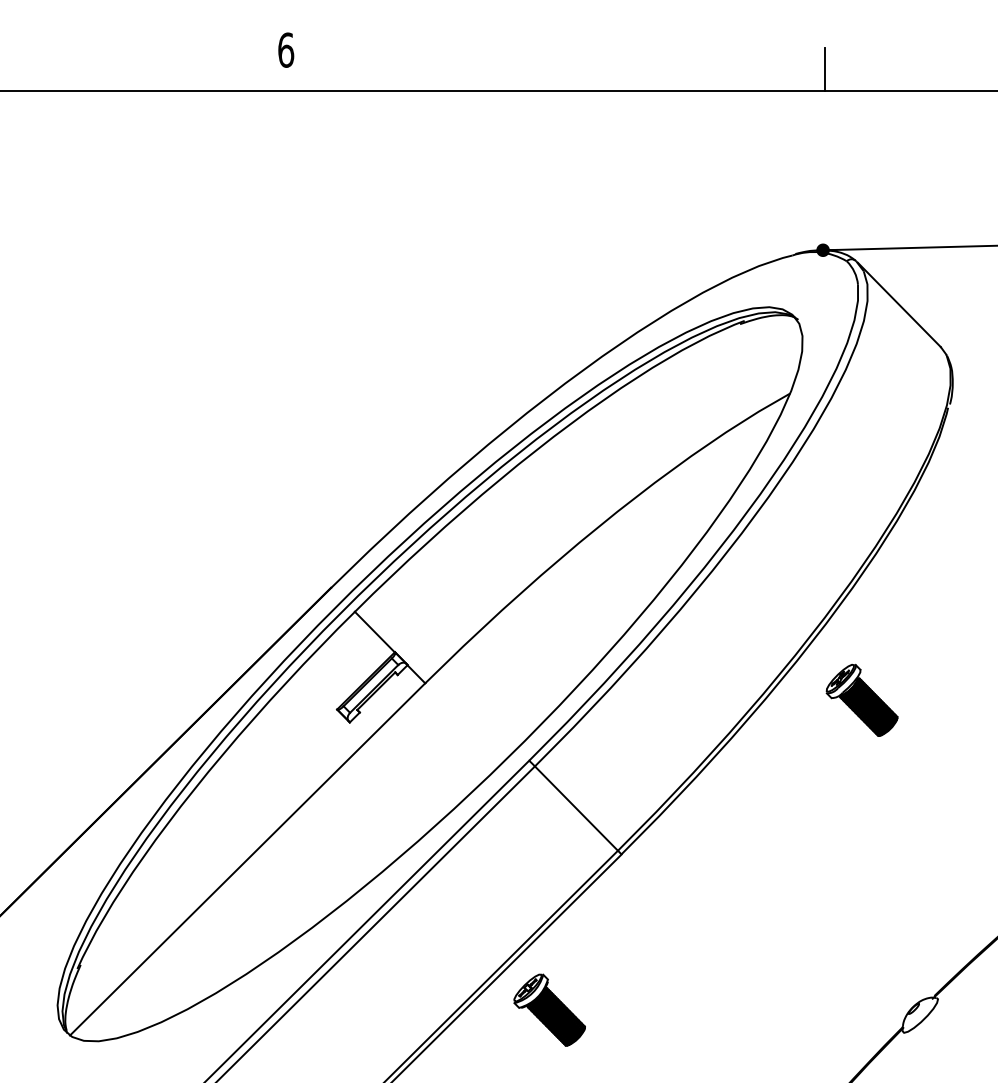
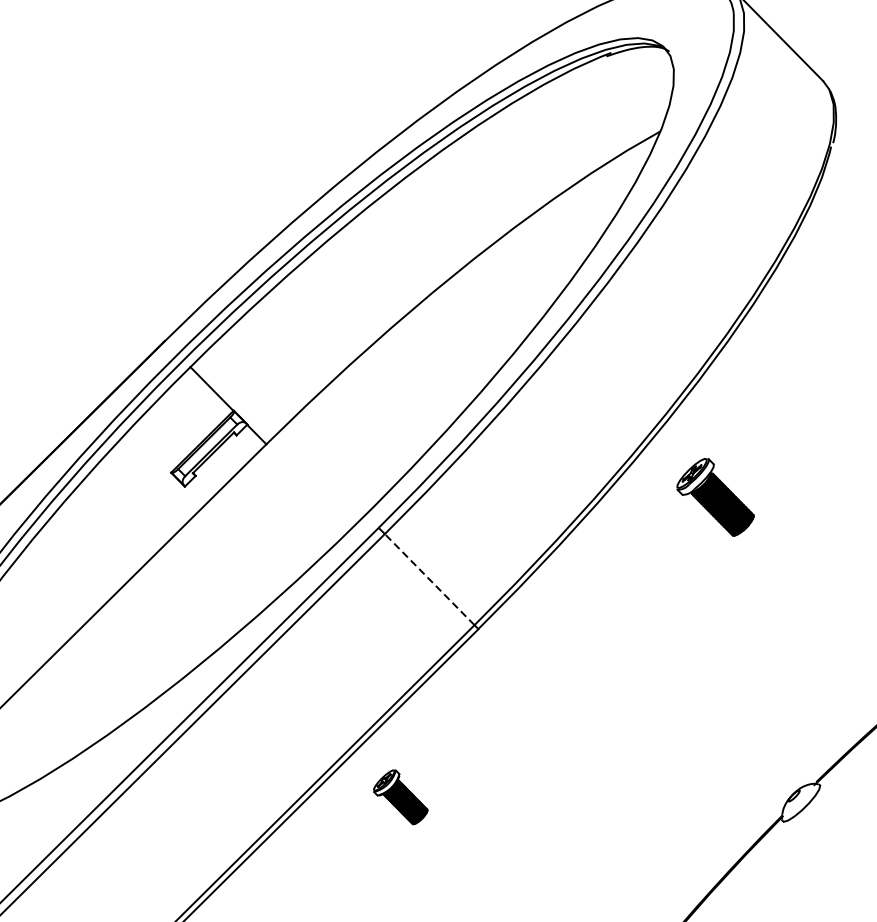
part: (861, 699) -> (714, 496), moved
line: (576, 808) -> (429, 579), solid -> dashed
part: (549, 1009) -> (400, 796), size x0.7

